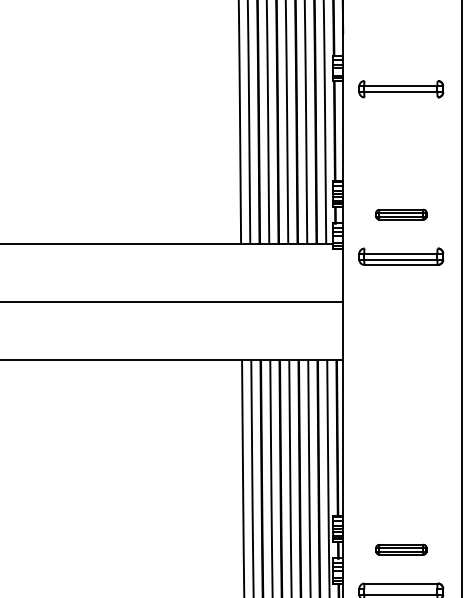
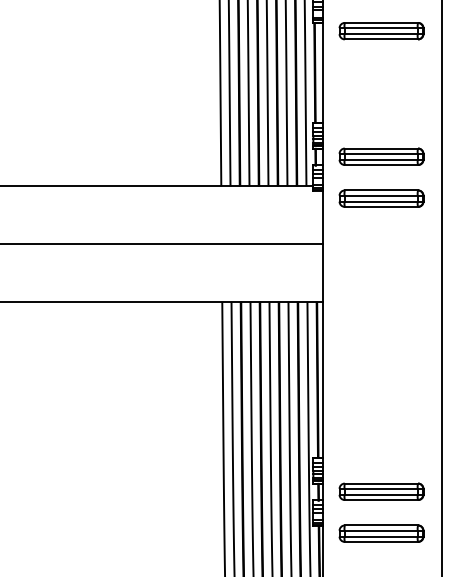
line: (400, 81) -> (380, 23), added
line: (400, 97) -> (380, 39), added
part: (401, 214) -> (381, 156), size x1.67
line: (400, 248) -> (380, 190), added
part: (401, 549) -> (381, 491), size x1.67
line: (400, 588) -> (380, 530), added

